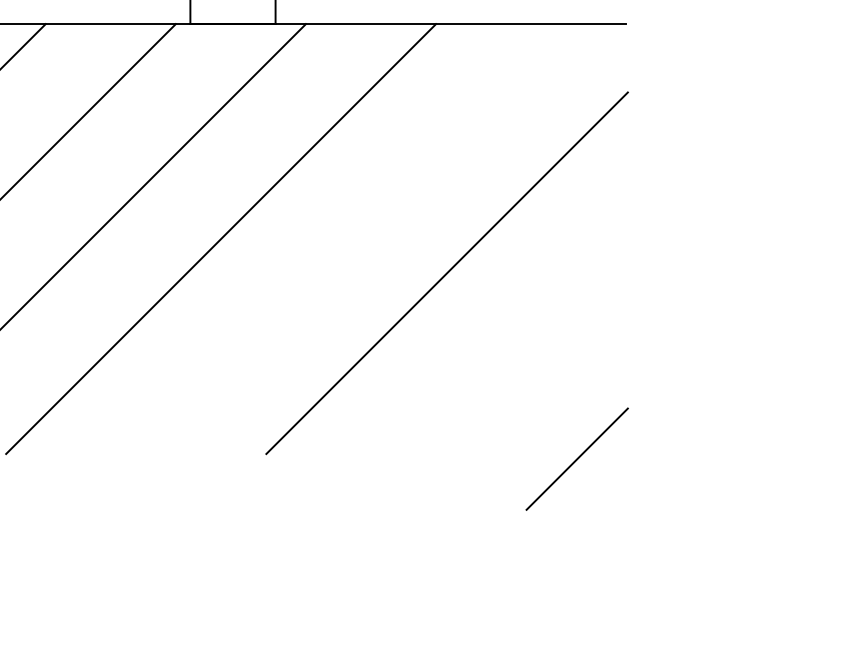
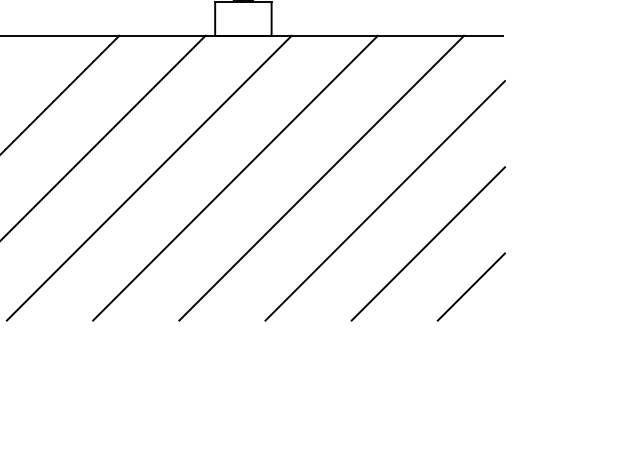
line: (350, 238) -> (321, 177), added
line: (510, 337) -> (427, 243), added
line: (577, 458) -> (471, 286), moved

